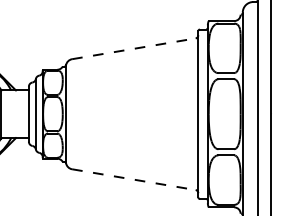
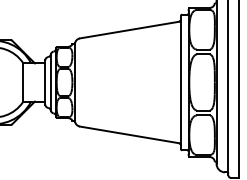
line: (134, 49) -> (129, 30), dashed -> solid
line: (134, 179) -> (129, 134), dashed -> solid

